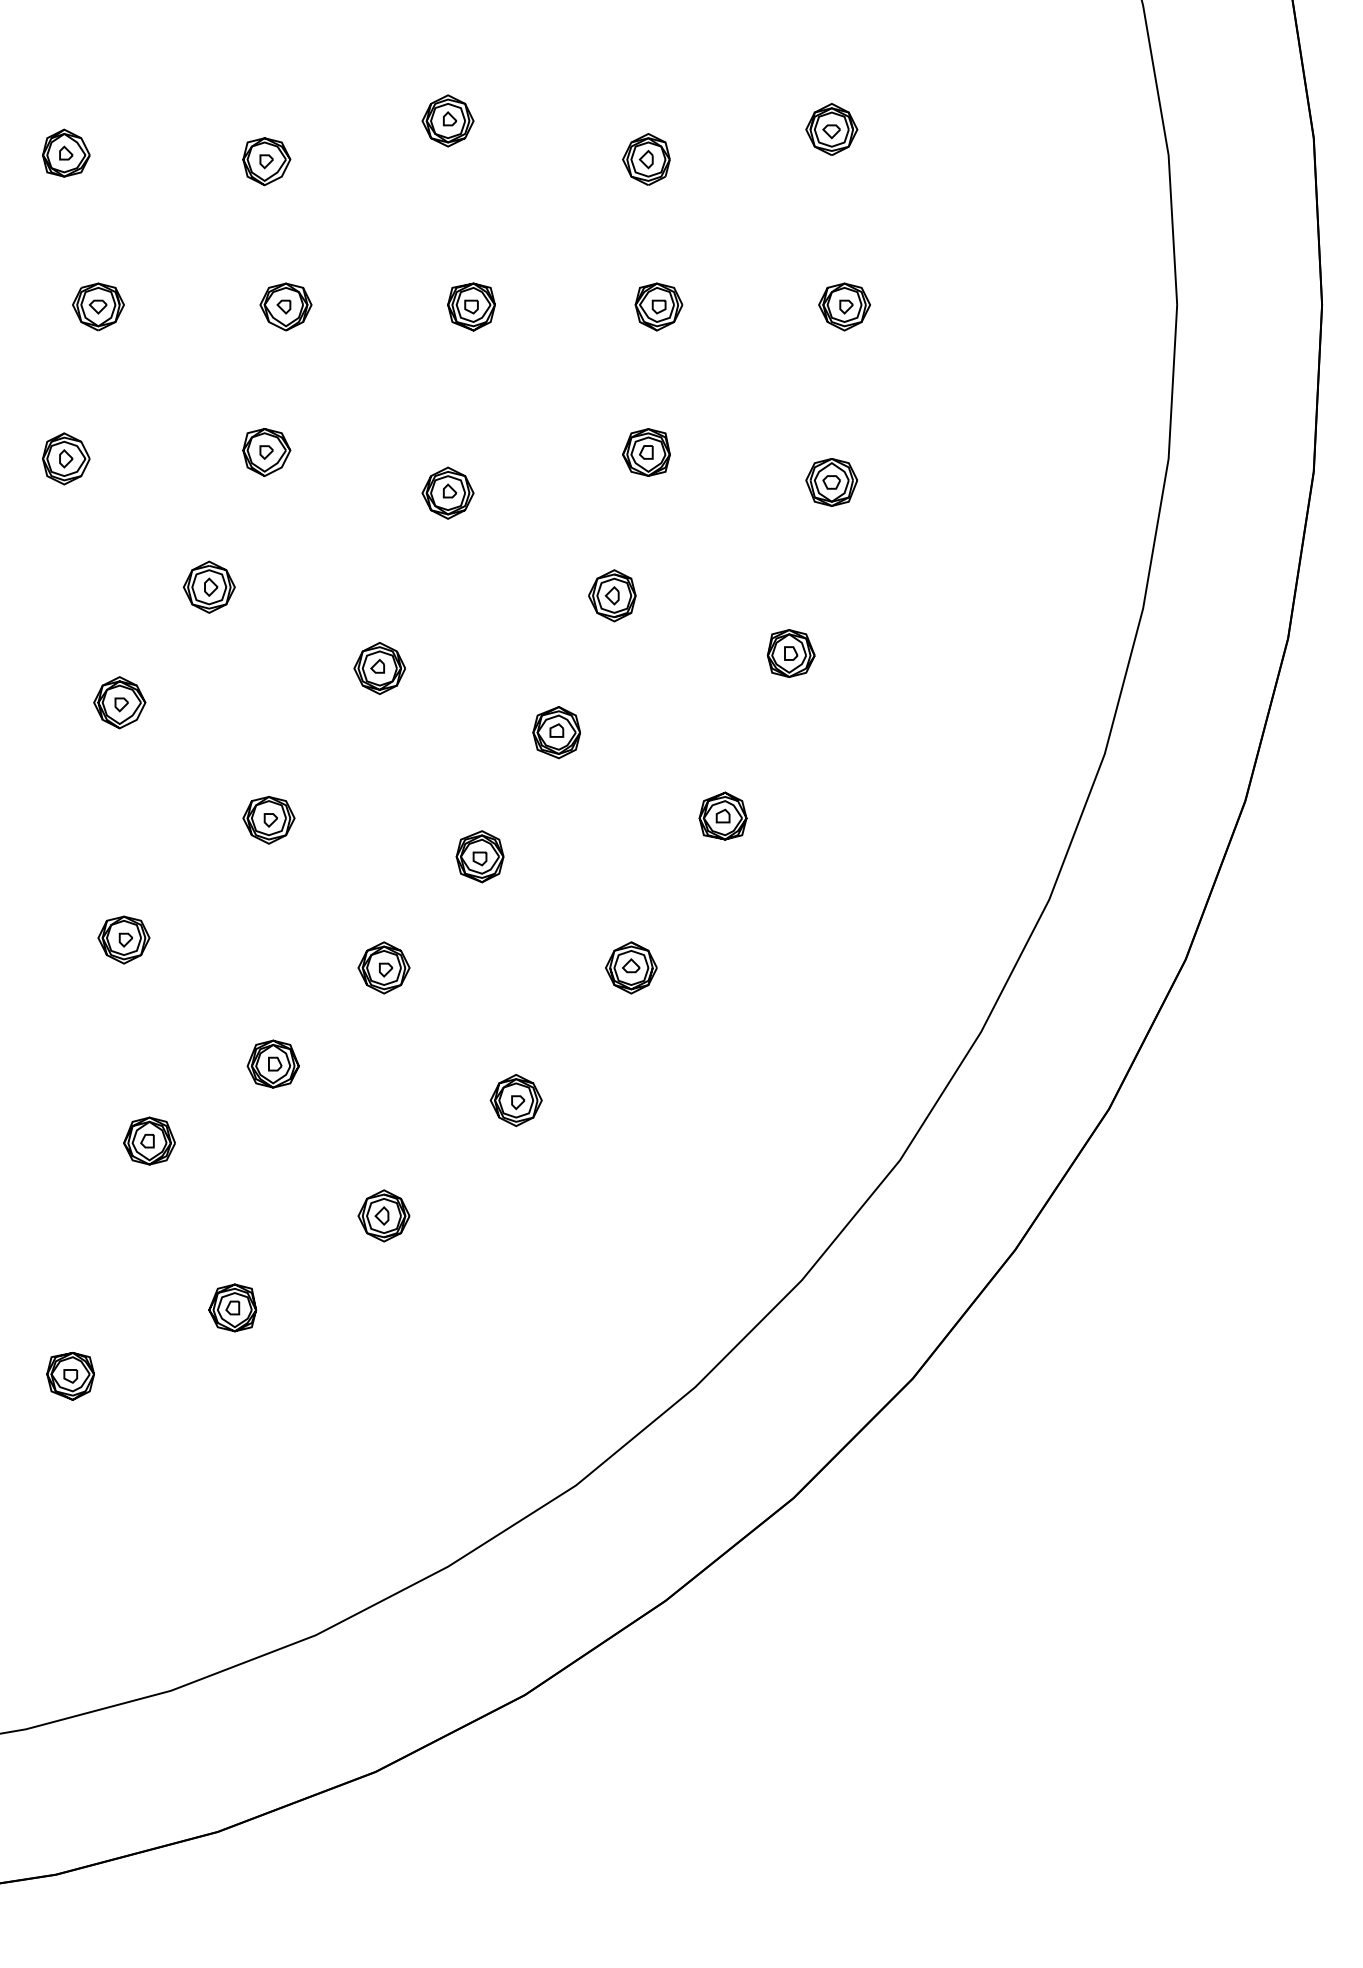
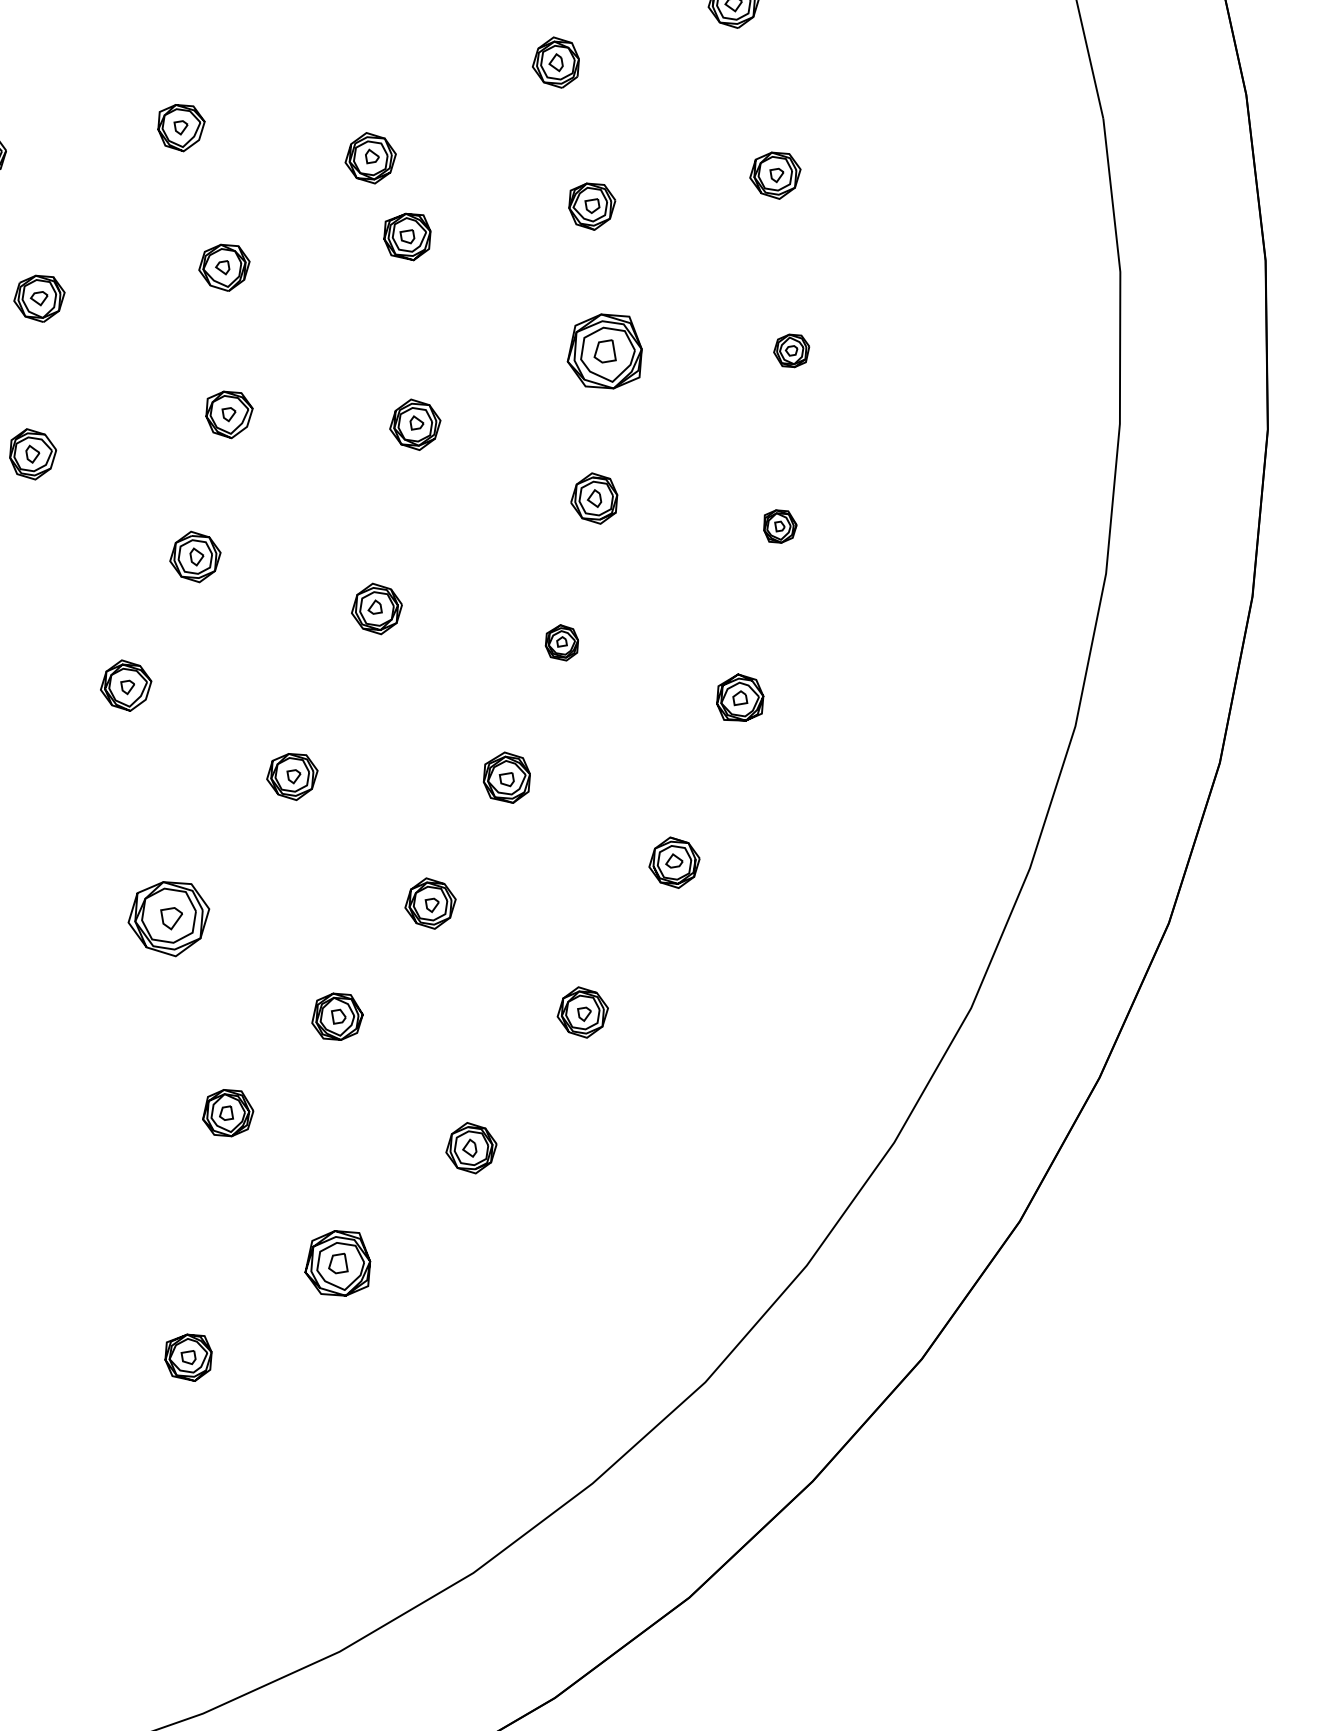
part: (447, 120) -> (370, 157), moved
part: (646, 452) -> (604, 351), size x1.6
part: (831, 482) -> (791, 350), size x0.7
part: (790, 653) -> (779, 526), size x0.7
part: (556, 732) -> (561, 642), size x0.7
part: (123, 939) -> (168, 918), size x1.6
part: (232, 1307) -> (337, 1263), size x1.4

